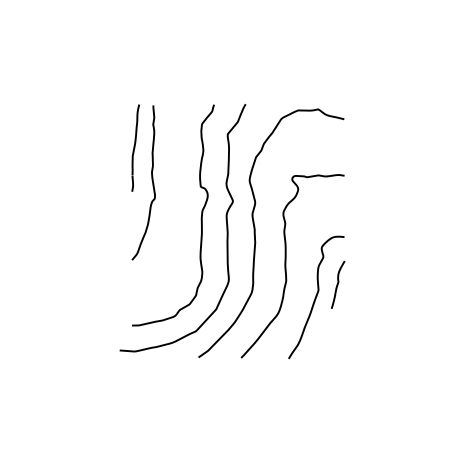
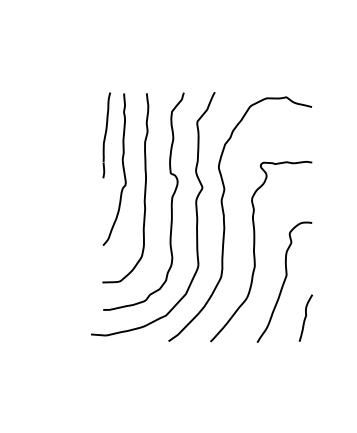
curve: (173, 206) -> (143, 192), added
curve: (337, 284) -> (305, 317), moved

